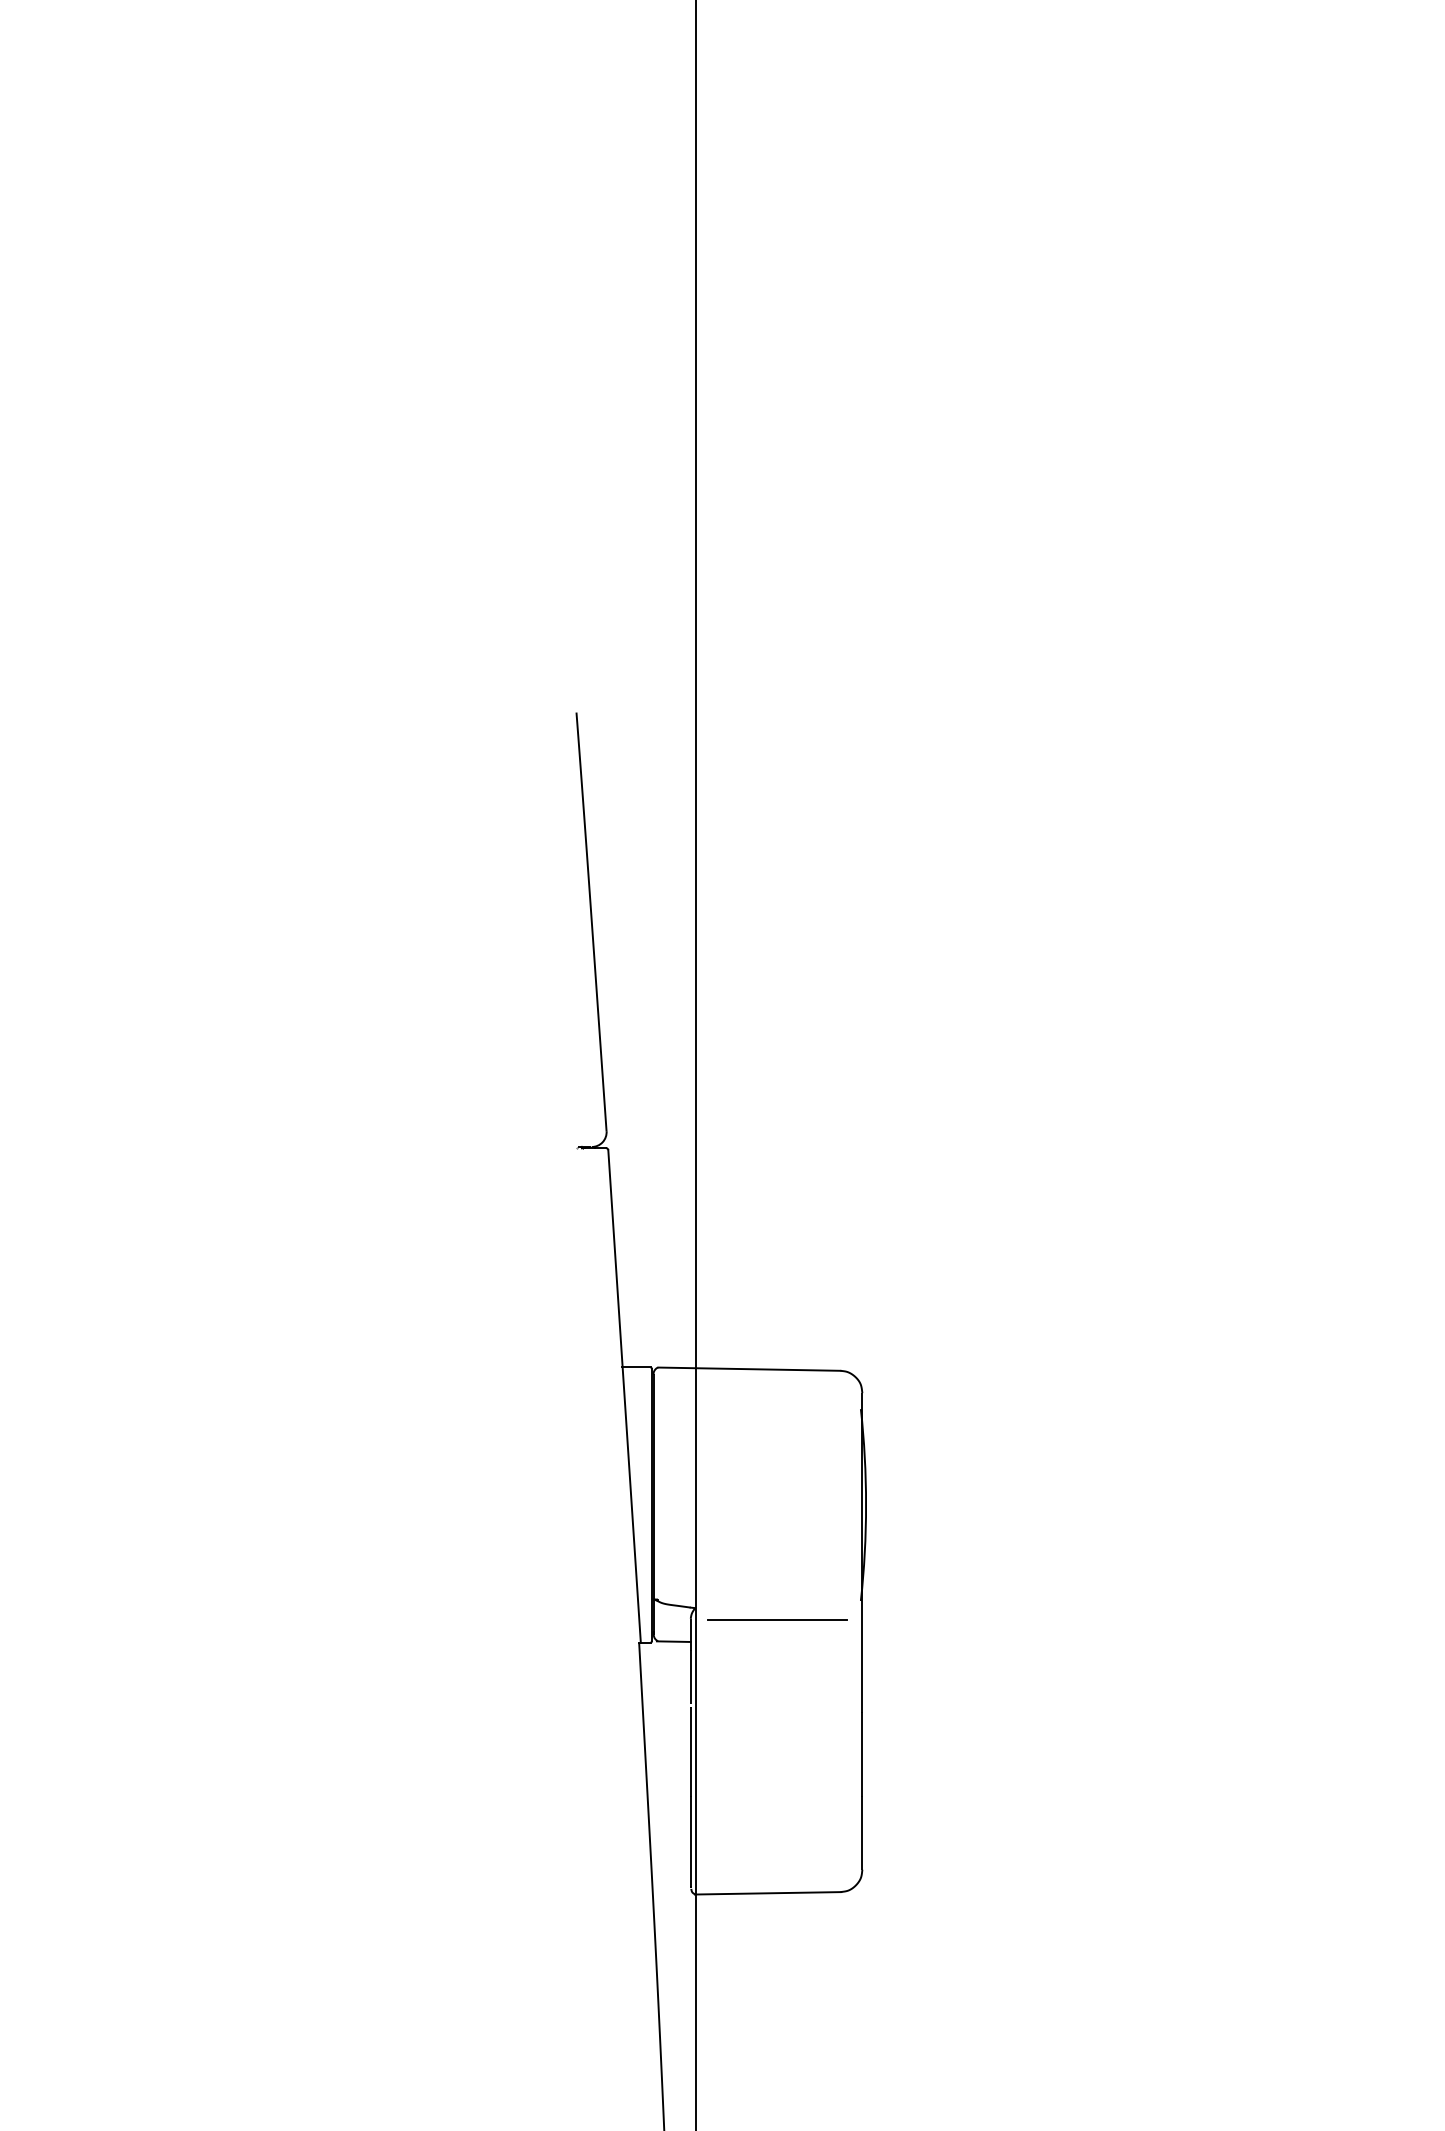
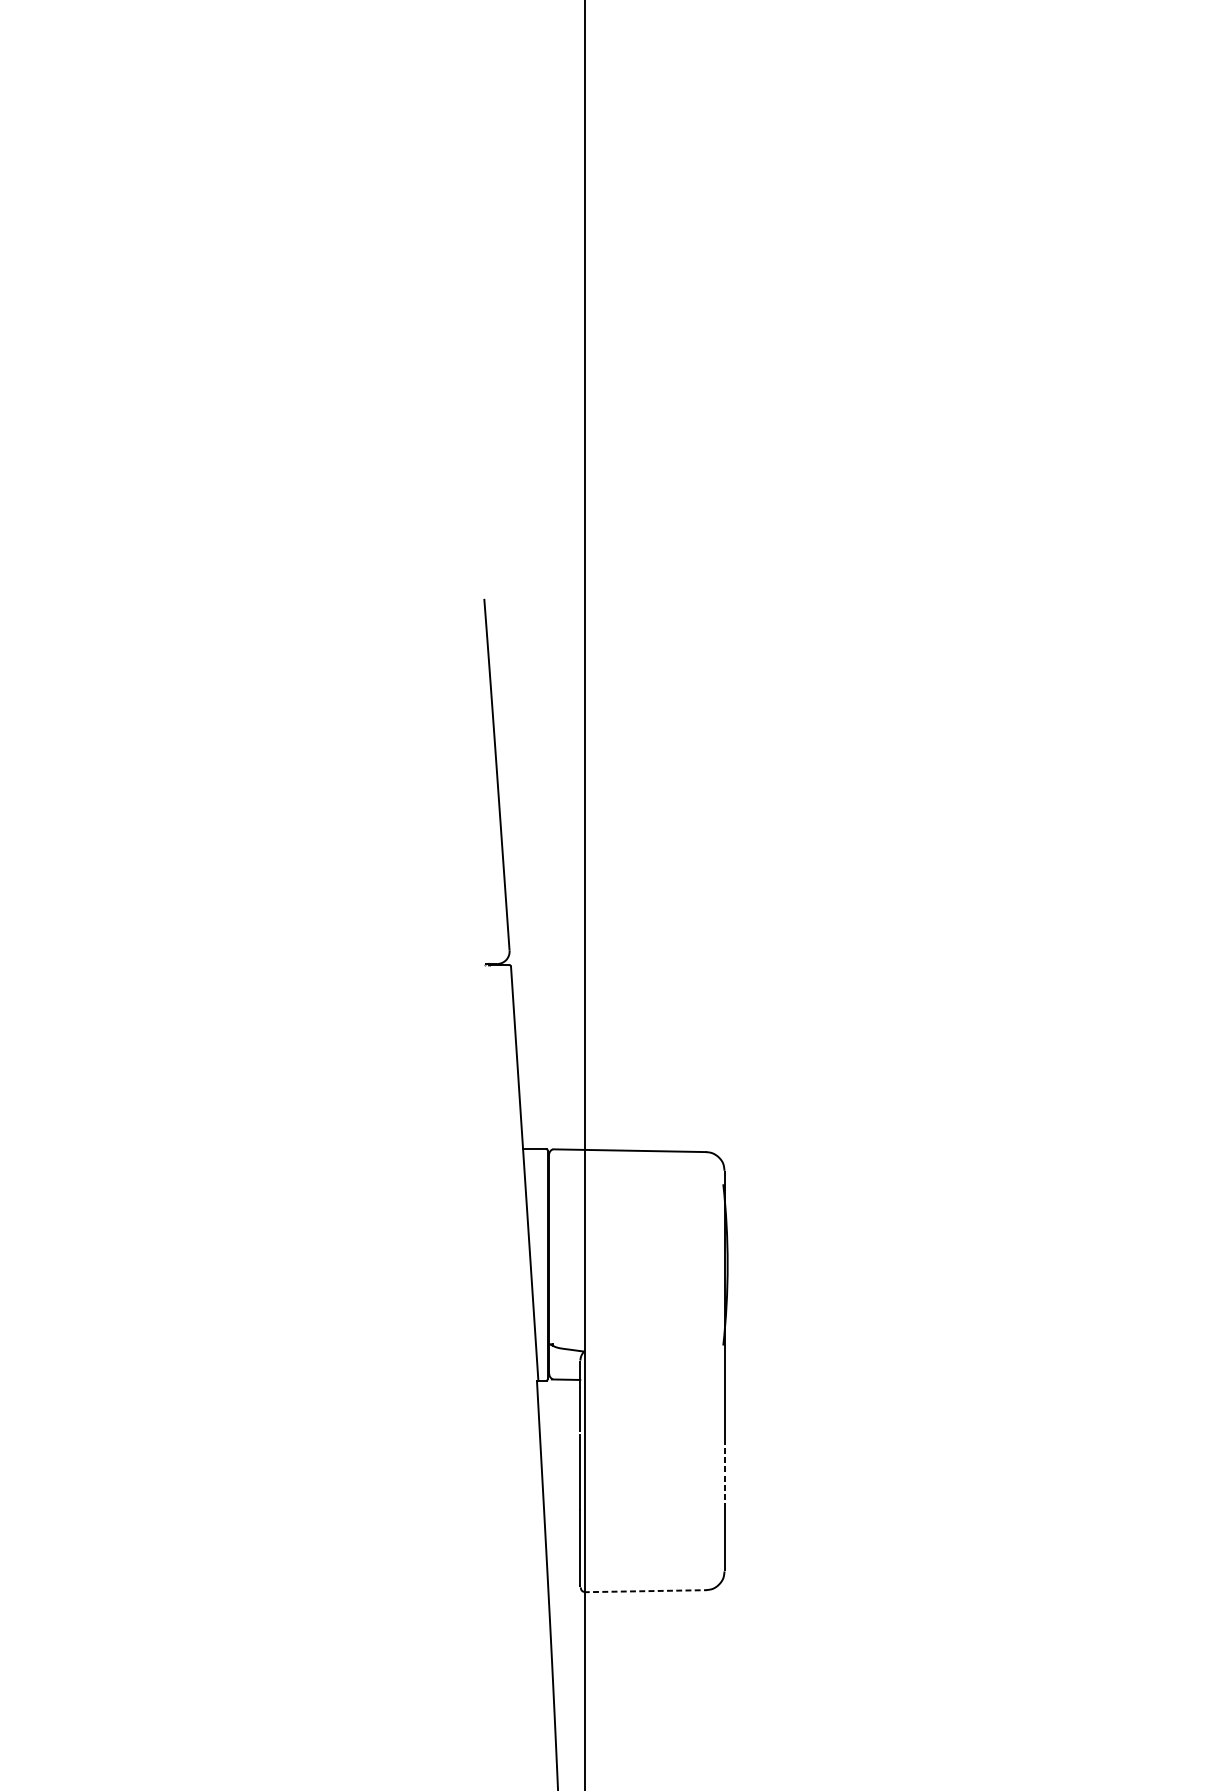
line: (777, 1619) -> (653, 1361), removed
line: (862, 1754) -> (724, 1474), solid -> dashed
line: (768, 1893) -> (645, 1591), solid -> dashed

